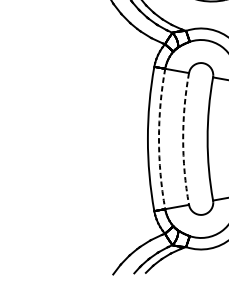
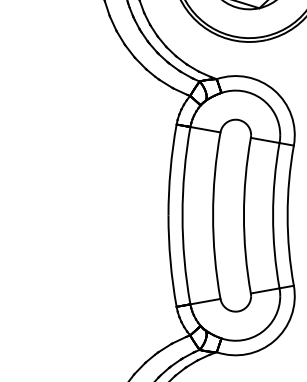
arc: (158, 138) -> (182, 215), dashed -> solid
arc: (183, 138) -> (213, 215), dashed -> solid

